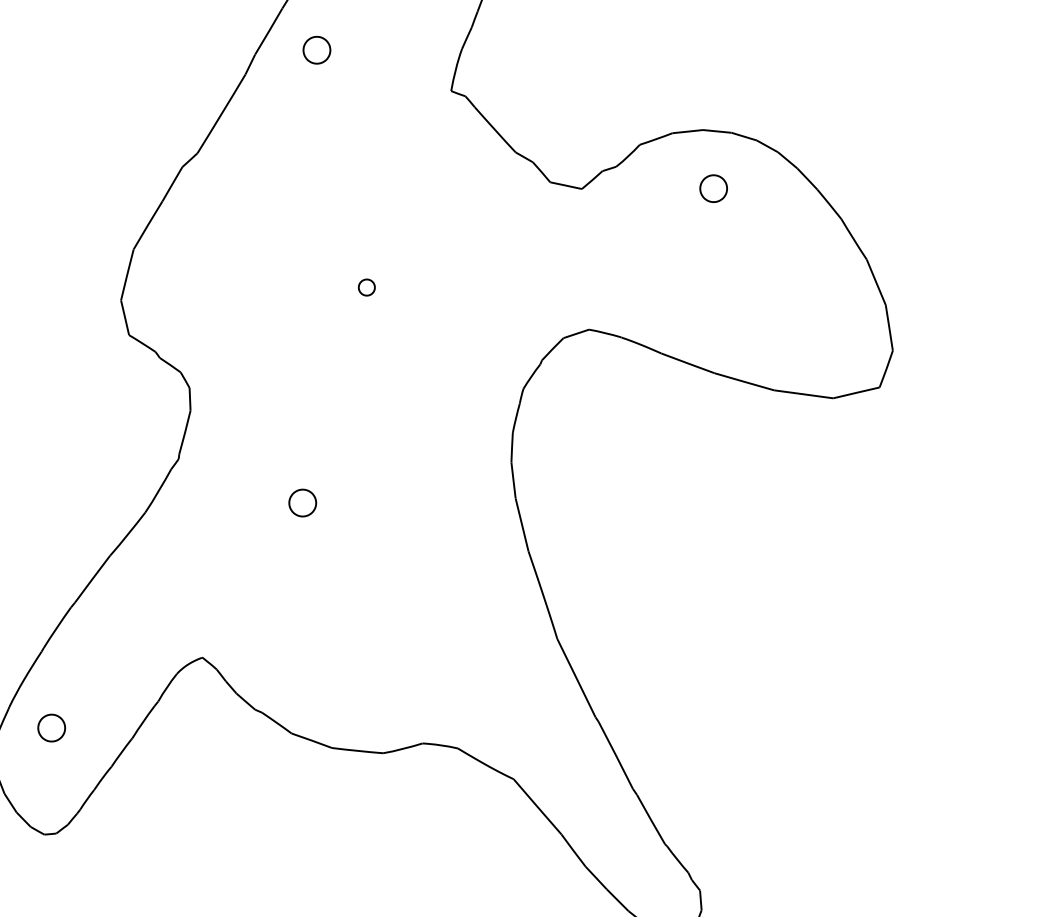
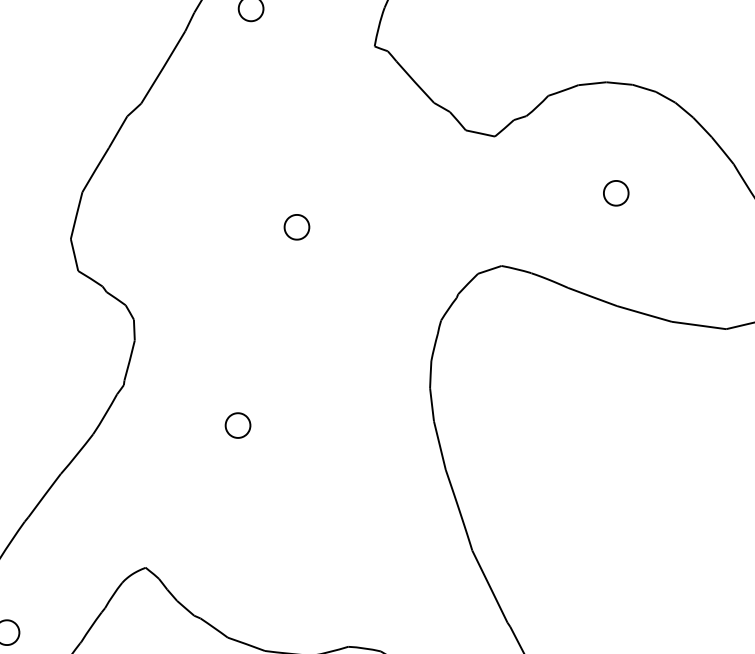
part: (713, 188) -> (616, 193), moved
part: (366, 287) -> (296, 227), size x1.67

